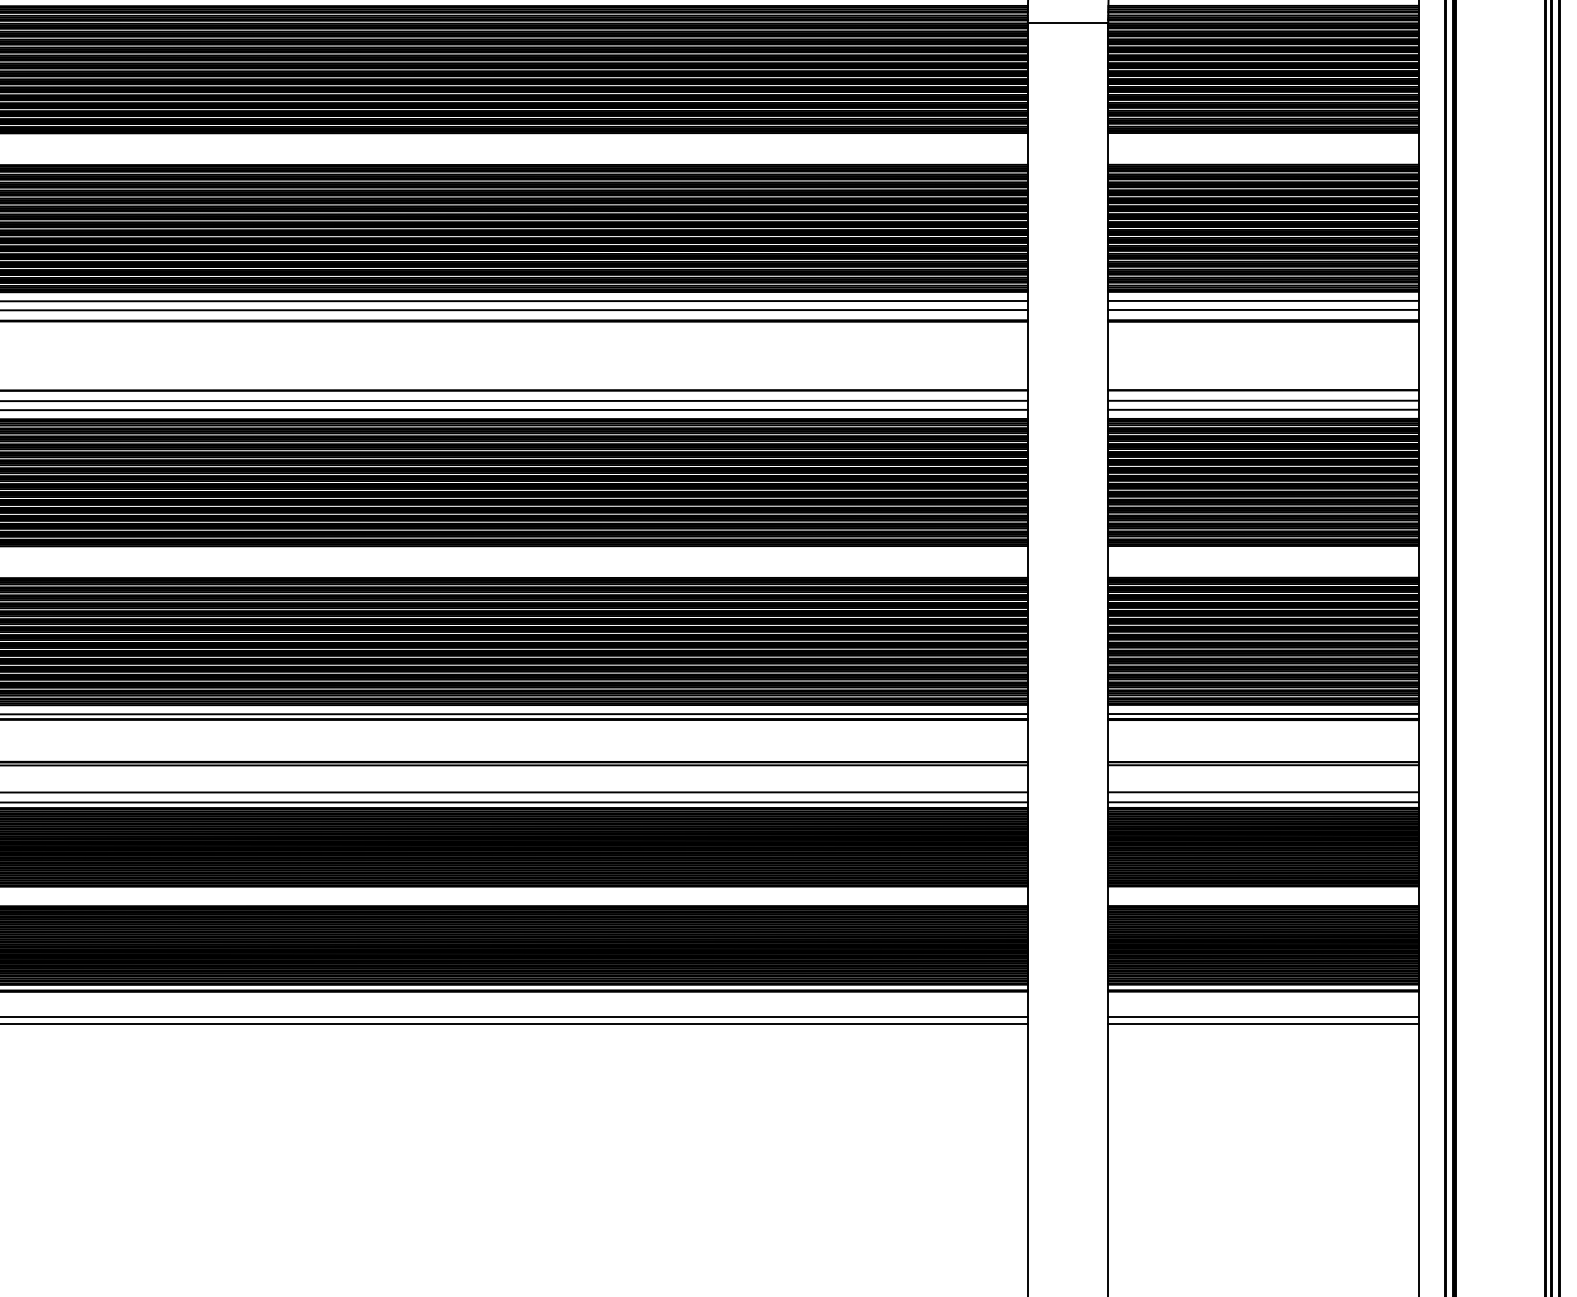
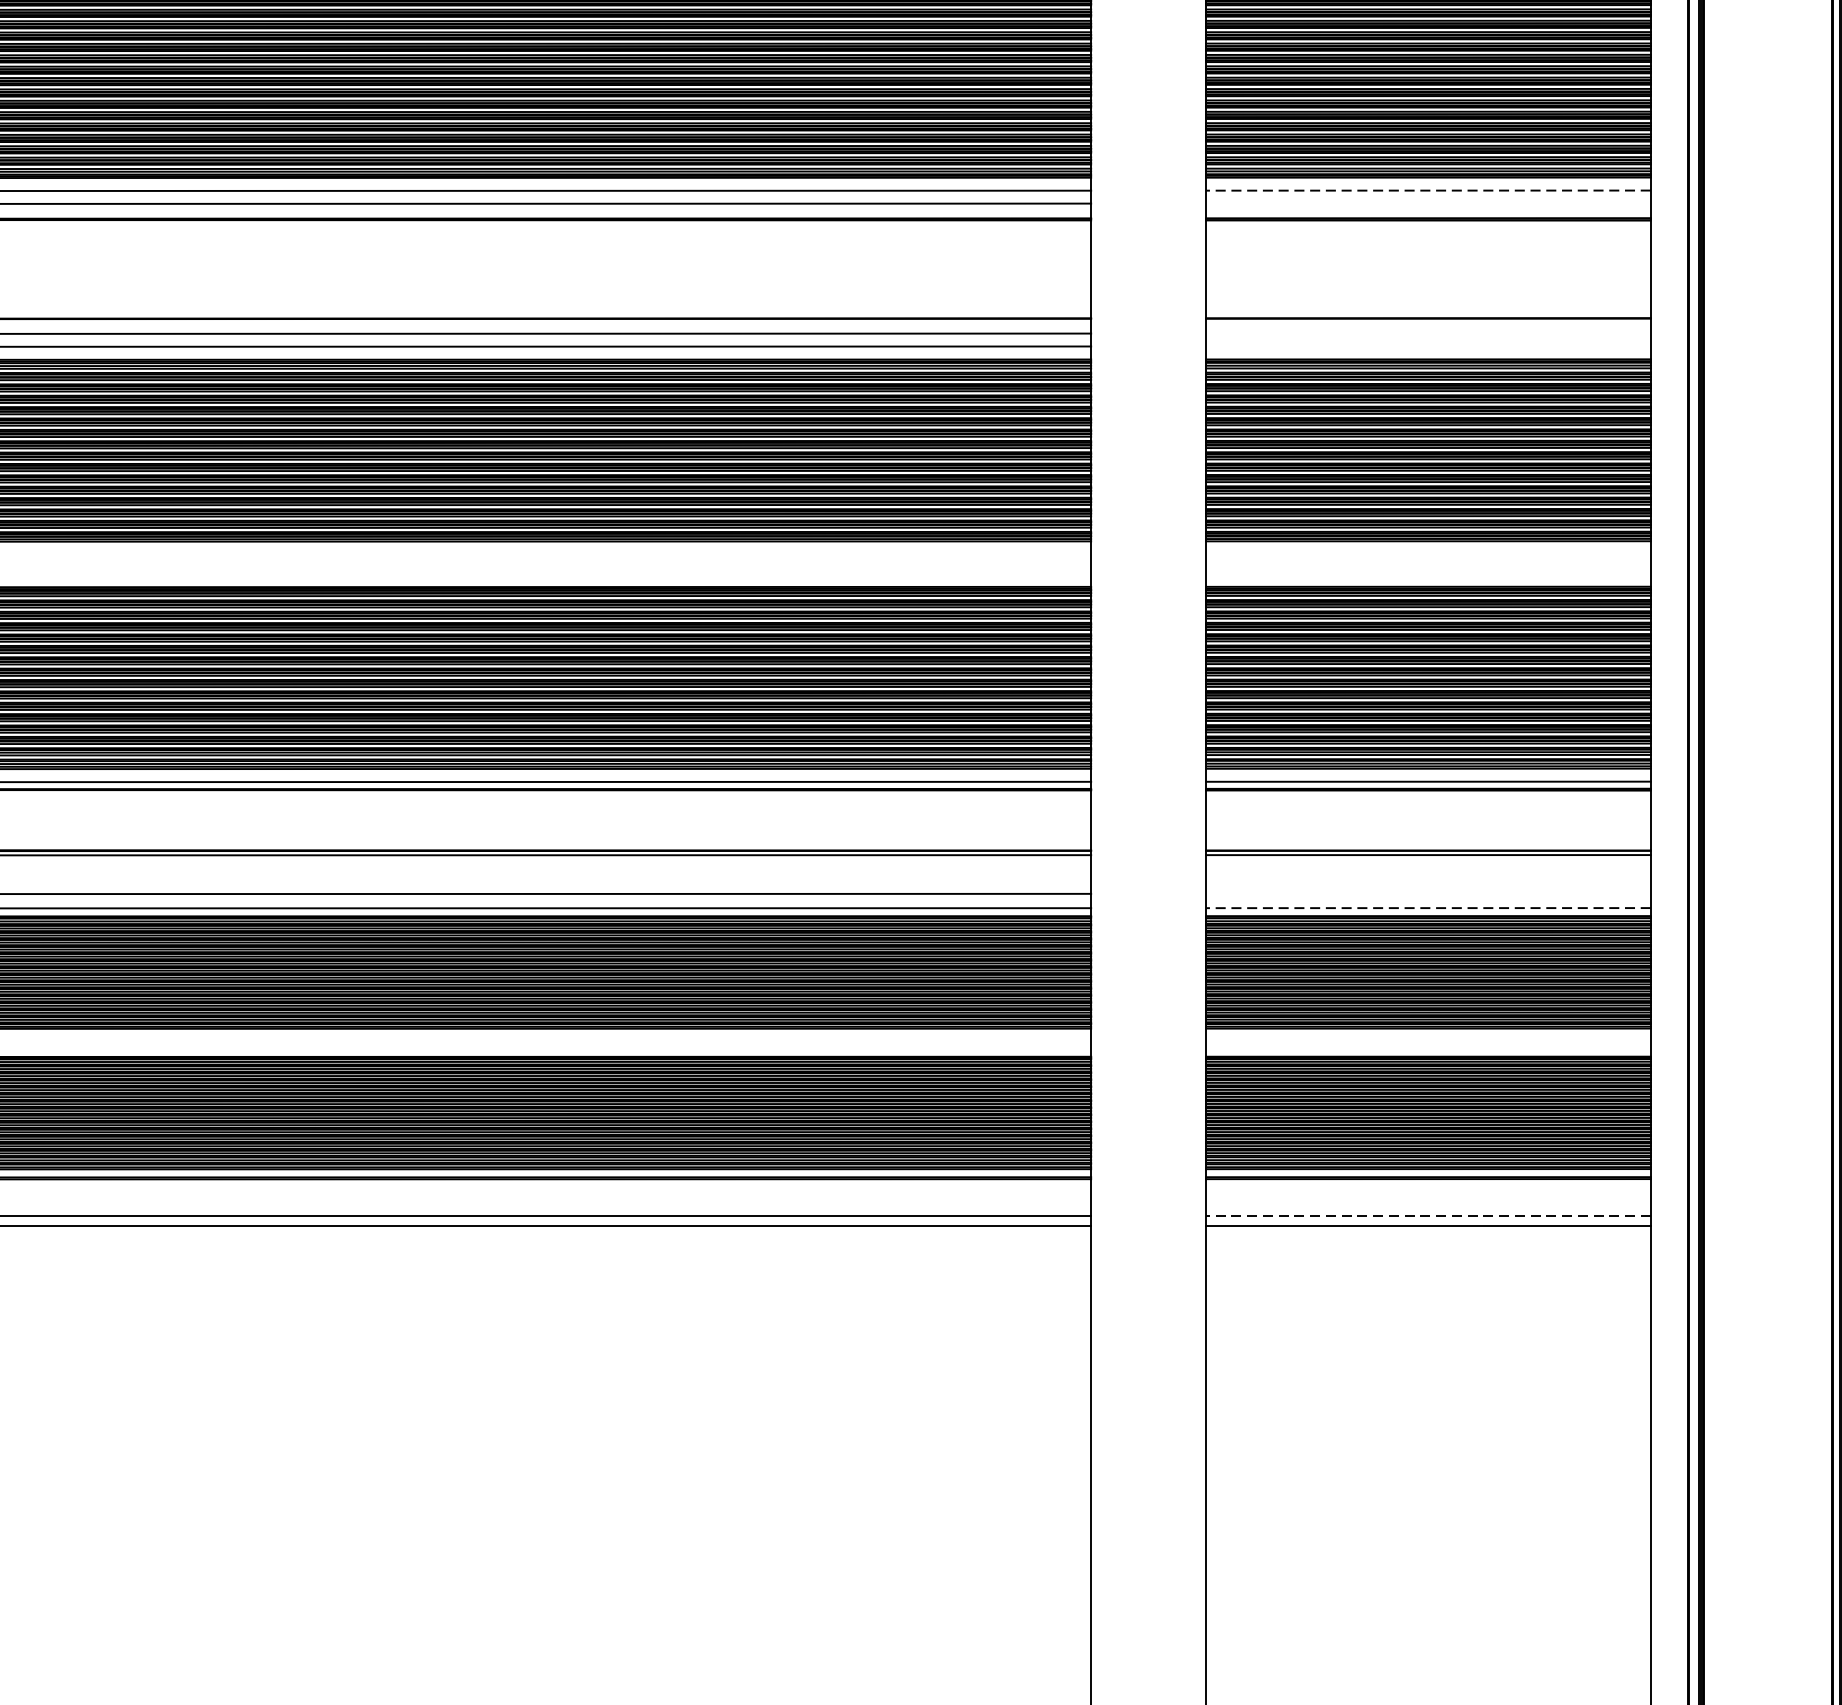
line: (1263, 300) -> (1428, 189), solid -> dashed
line: (1263, 309) -> (1428, 202), removed
line: (1263, 400) -> (1428, 333), removed
line: (1263, 409) -> (1428, 345), removed
line: (1263, 792) -> (1428, 894), removed
line: (1263, 802) -> (1428, 908), solid -> dashed
line: (1263, 1017) -> (1428, 1216), solid -> dashed

